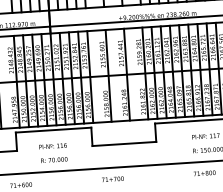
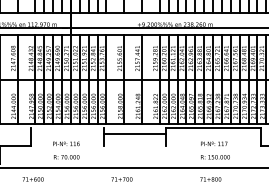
line: (53, 130) -> (67, 128), removed
line: (124, 144) -> (135, 134), moved

